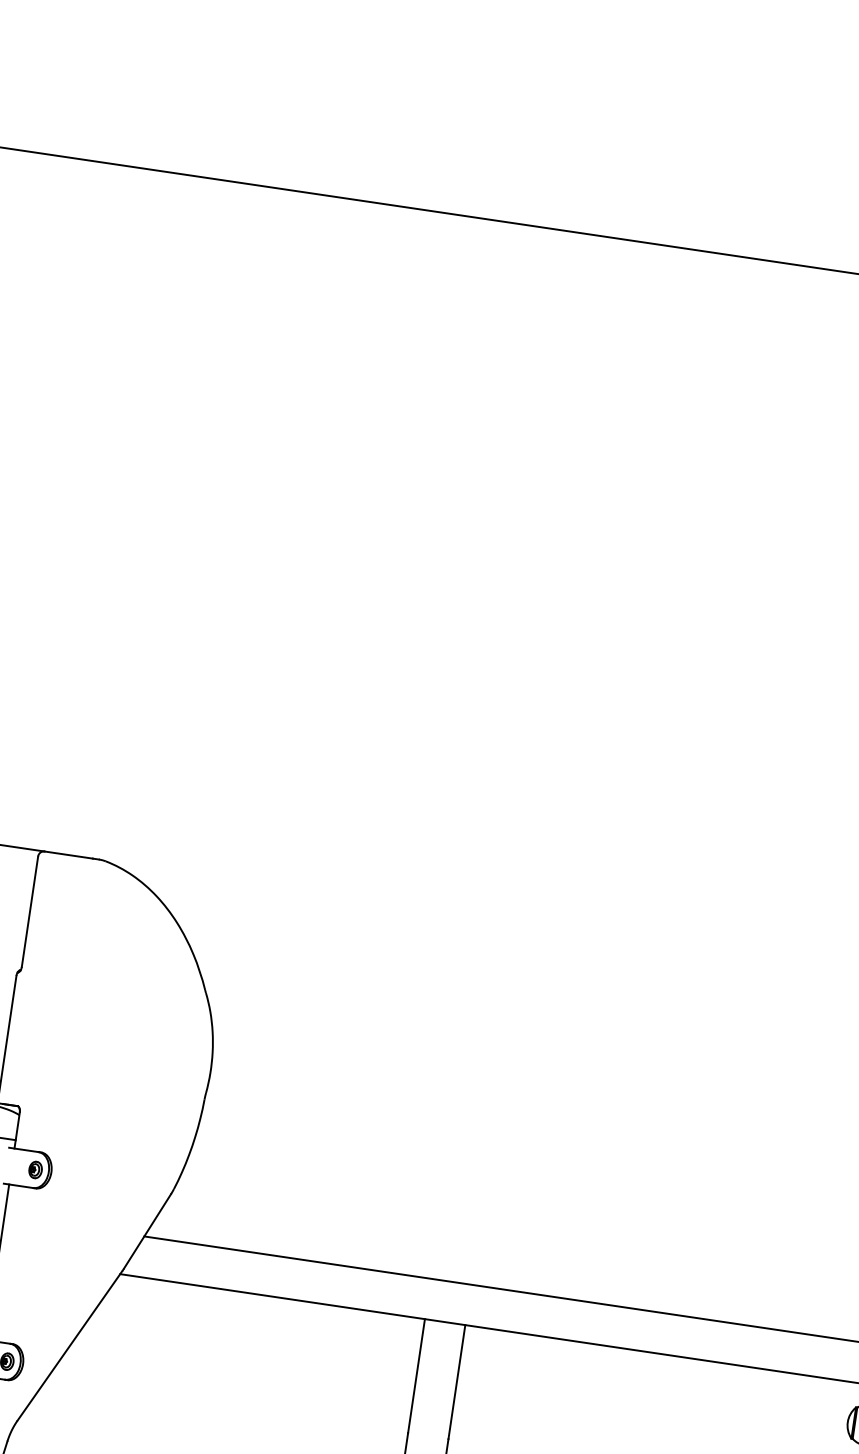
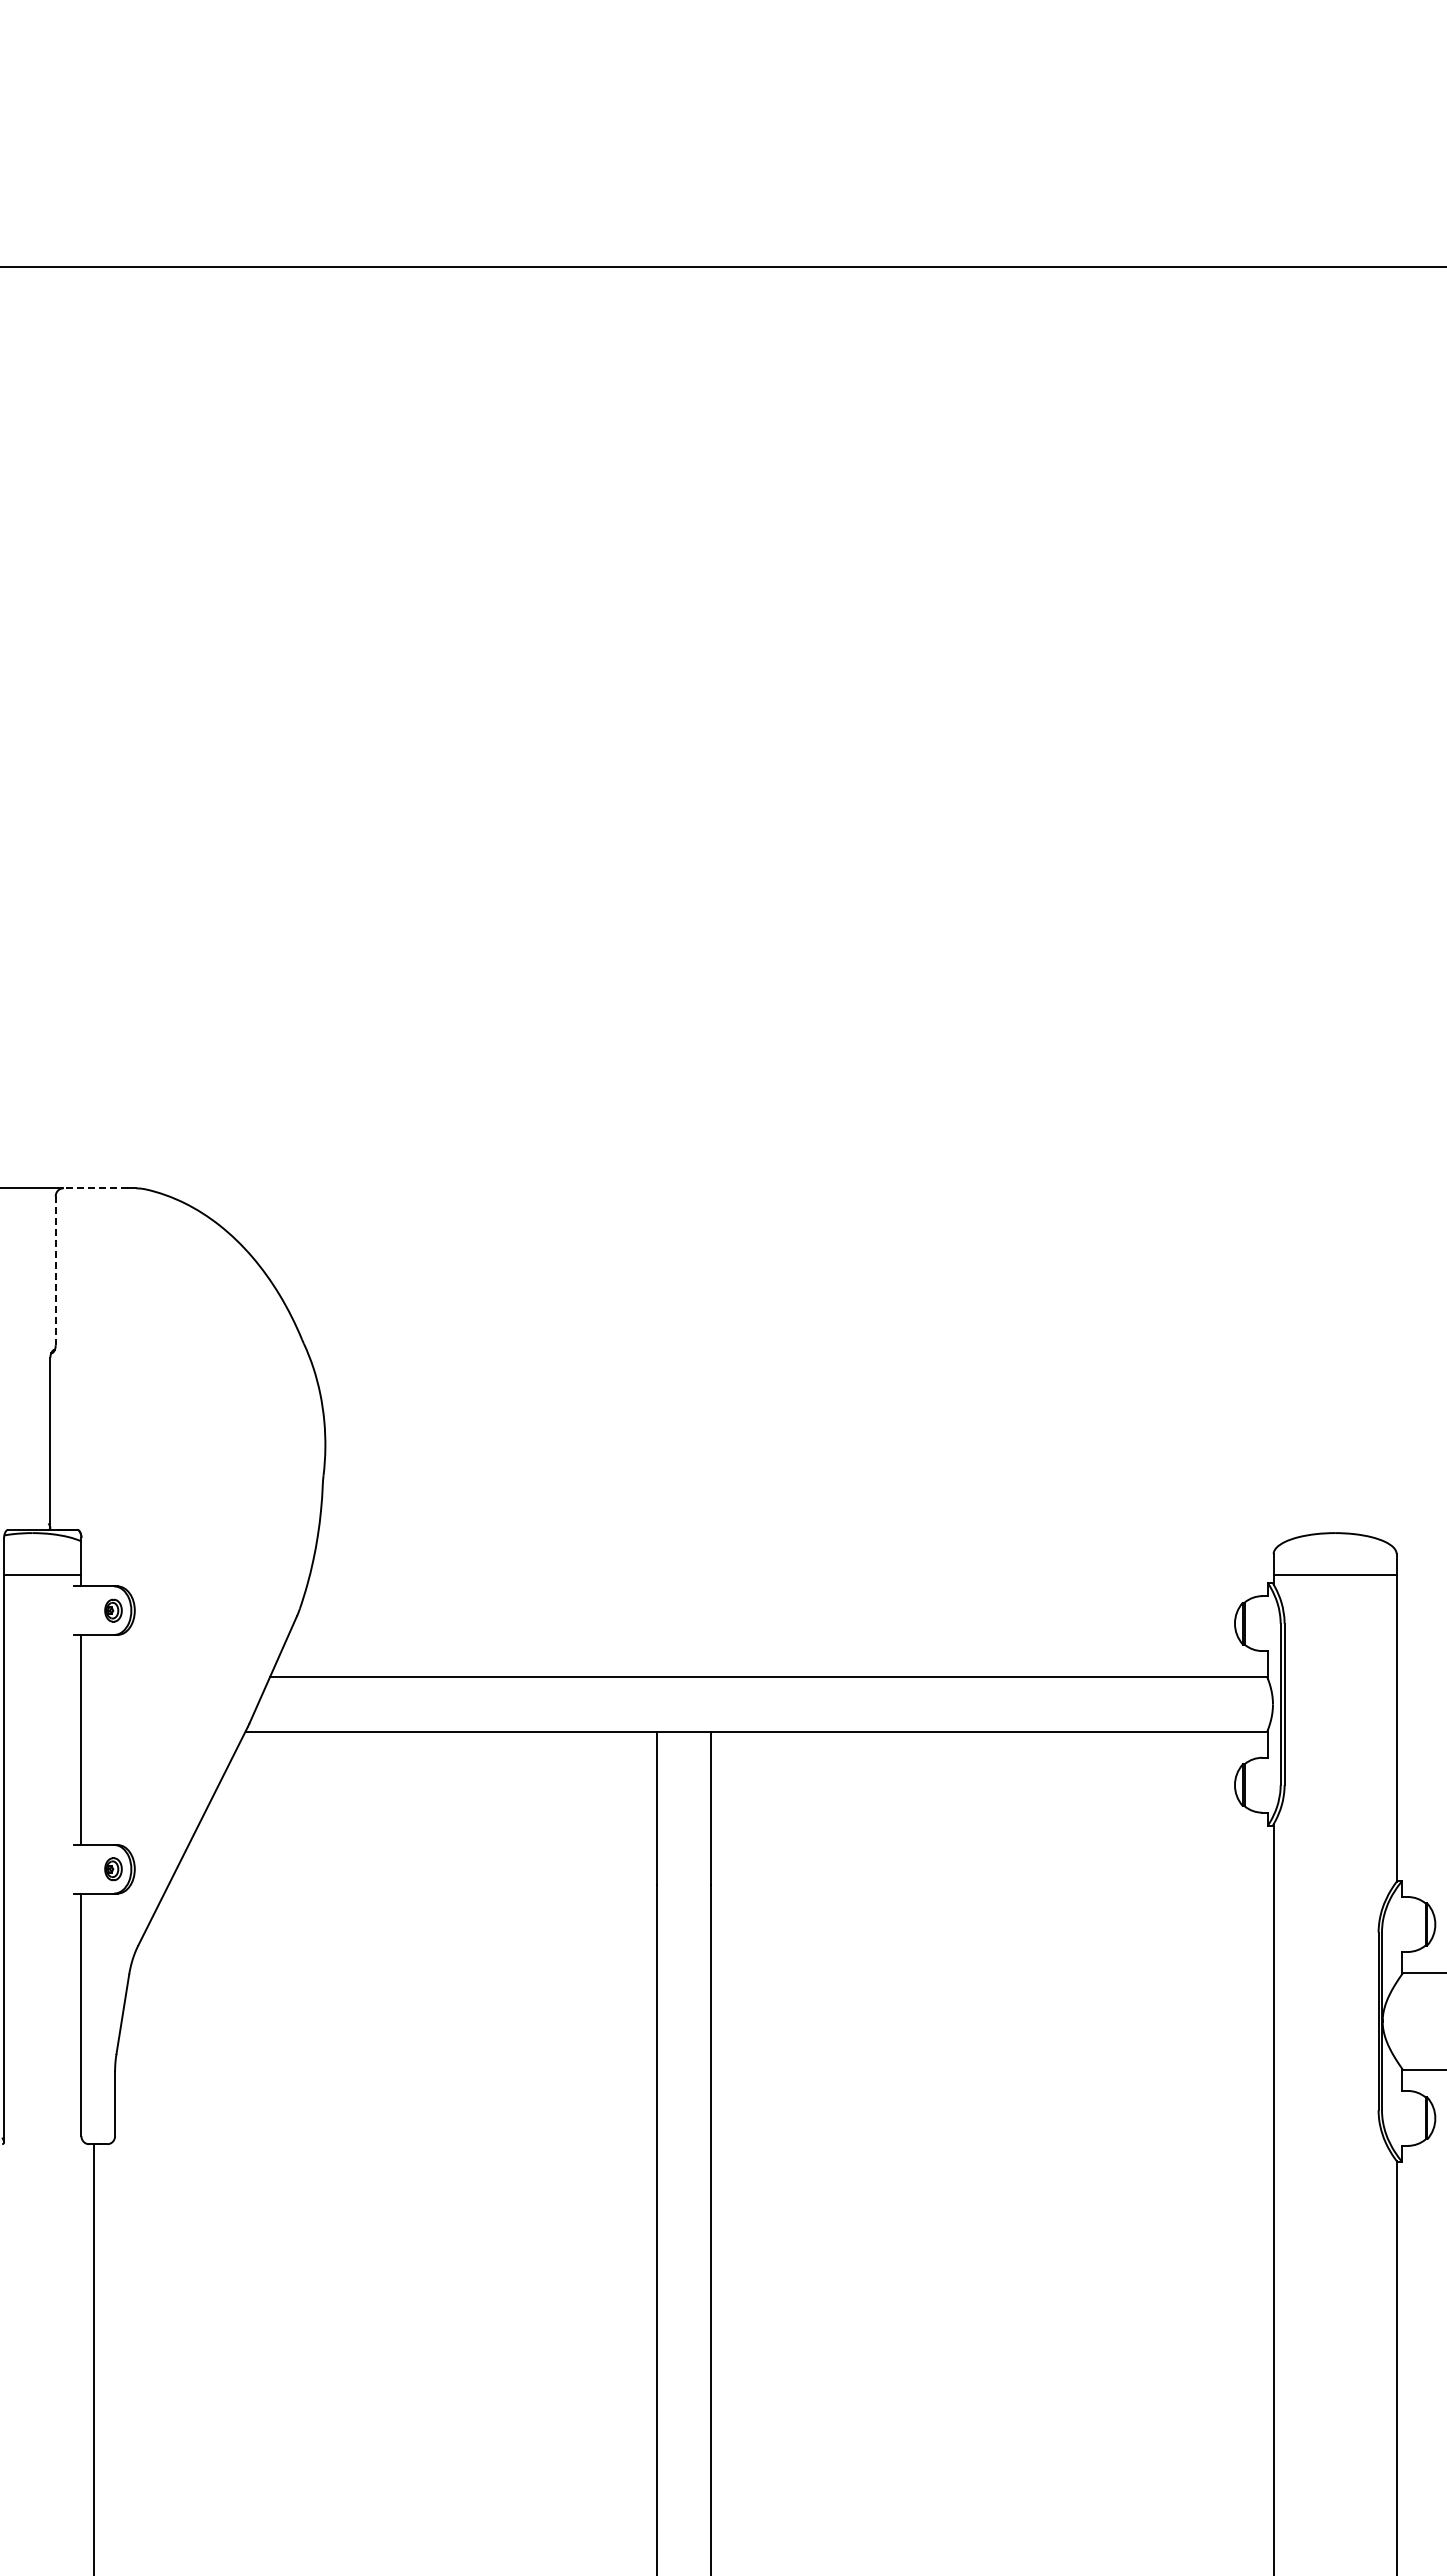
line: (68, 855) -> (95, 1188), solid -> dashed
line: (29, 912) -> (55, 1271), solid -> dashed

